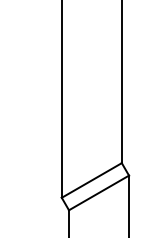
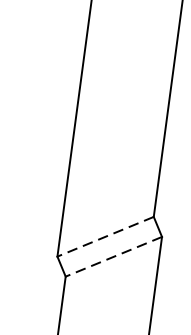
line: (91, 180) -> (105, 236), solid -> dashed
line: (99, 192) -> (114, 256), solid -> dashed

